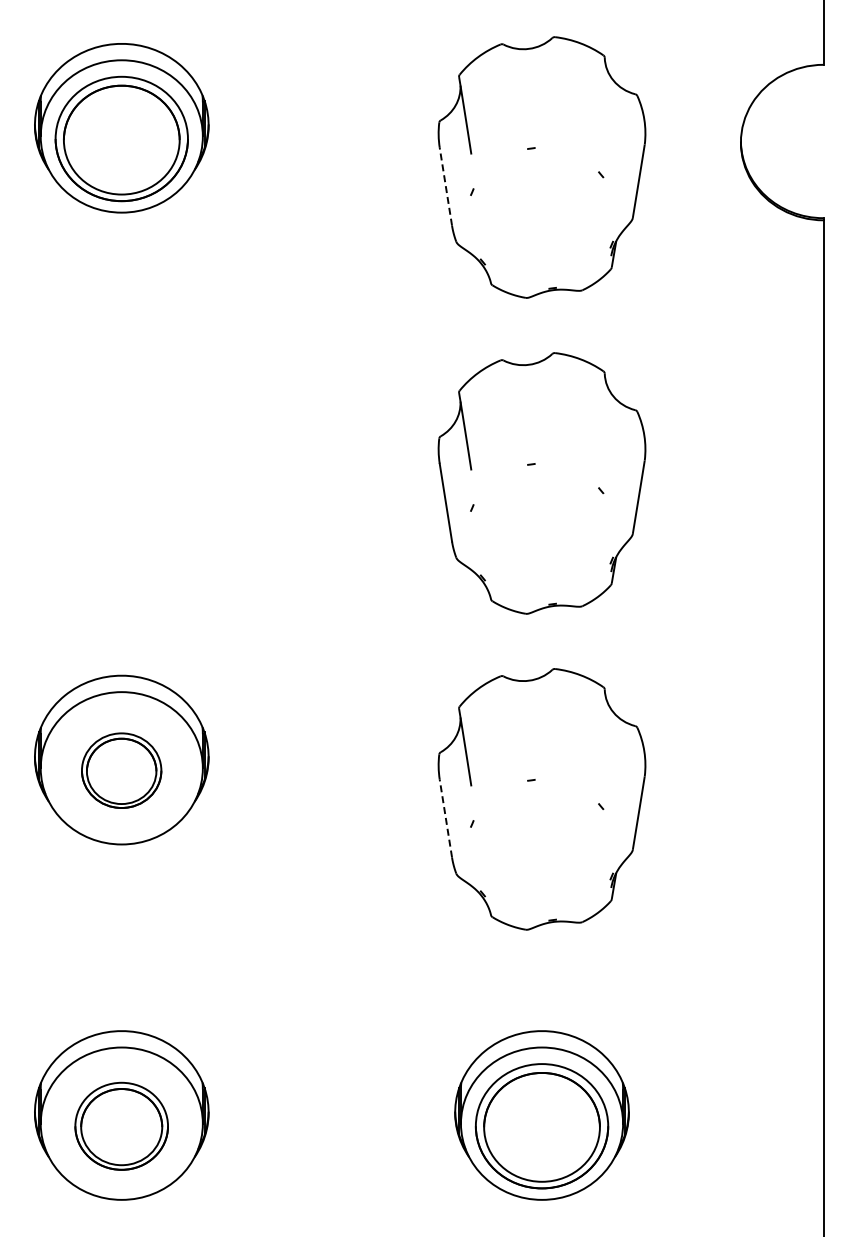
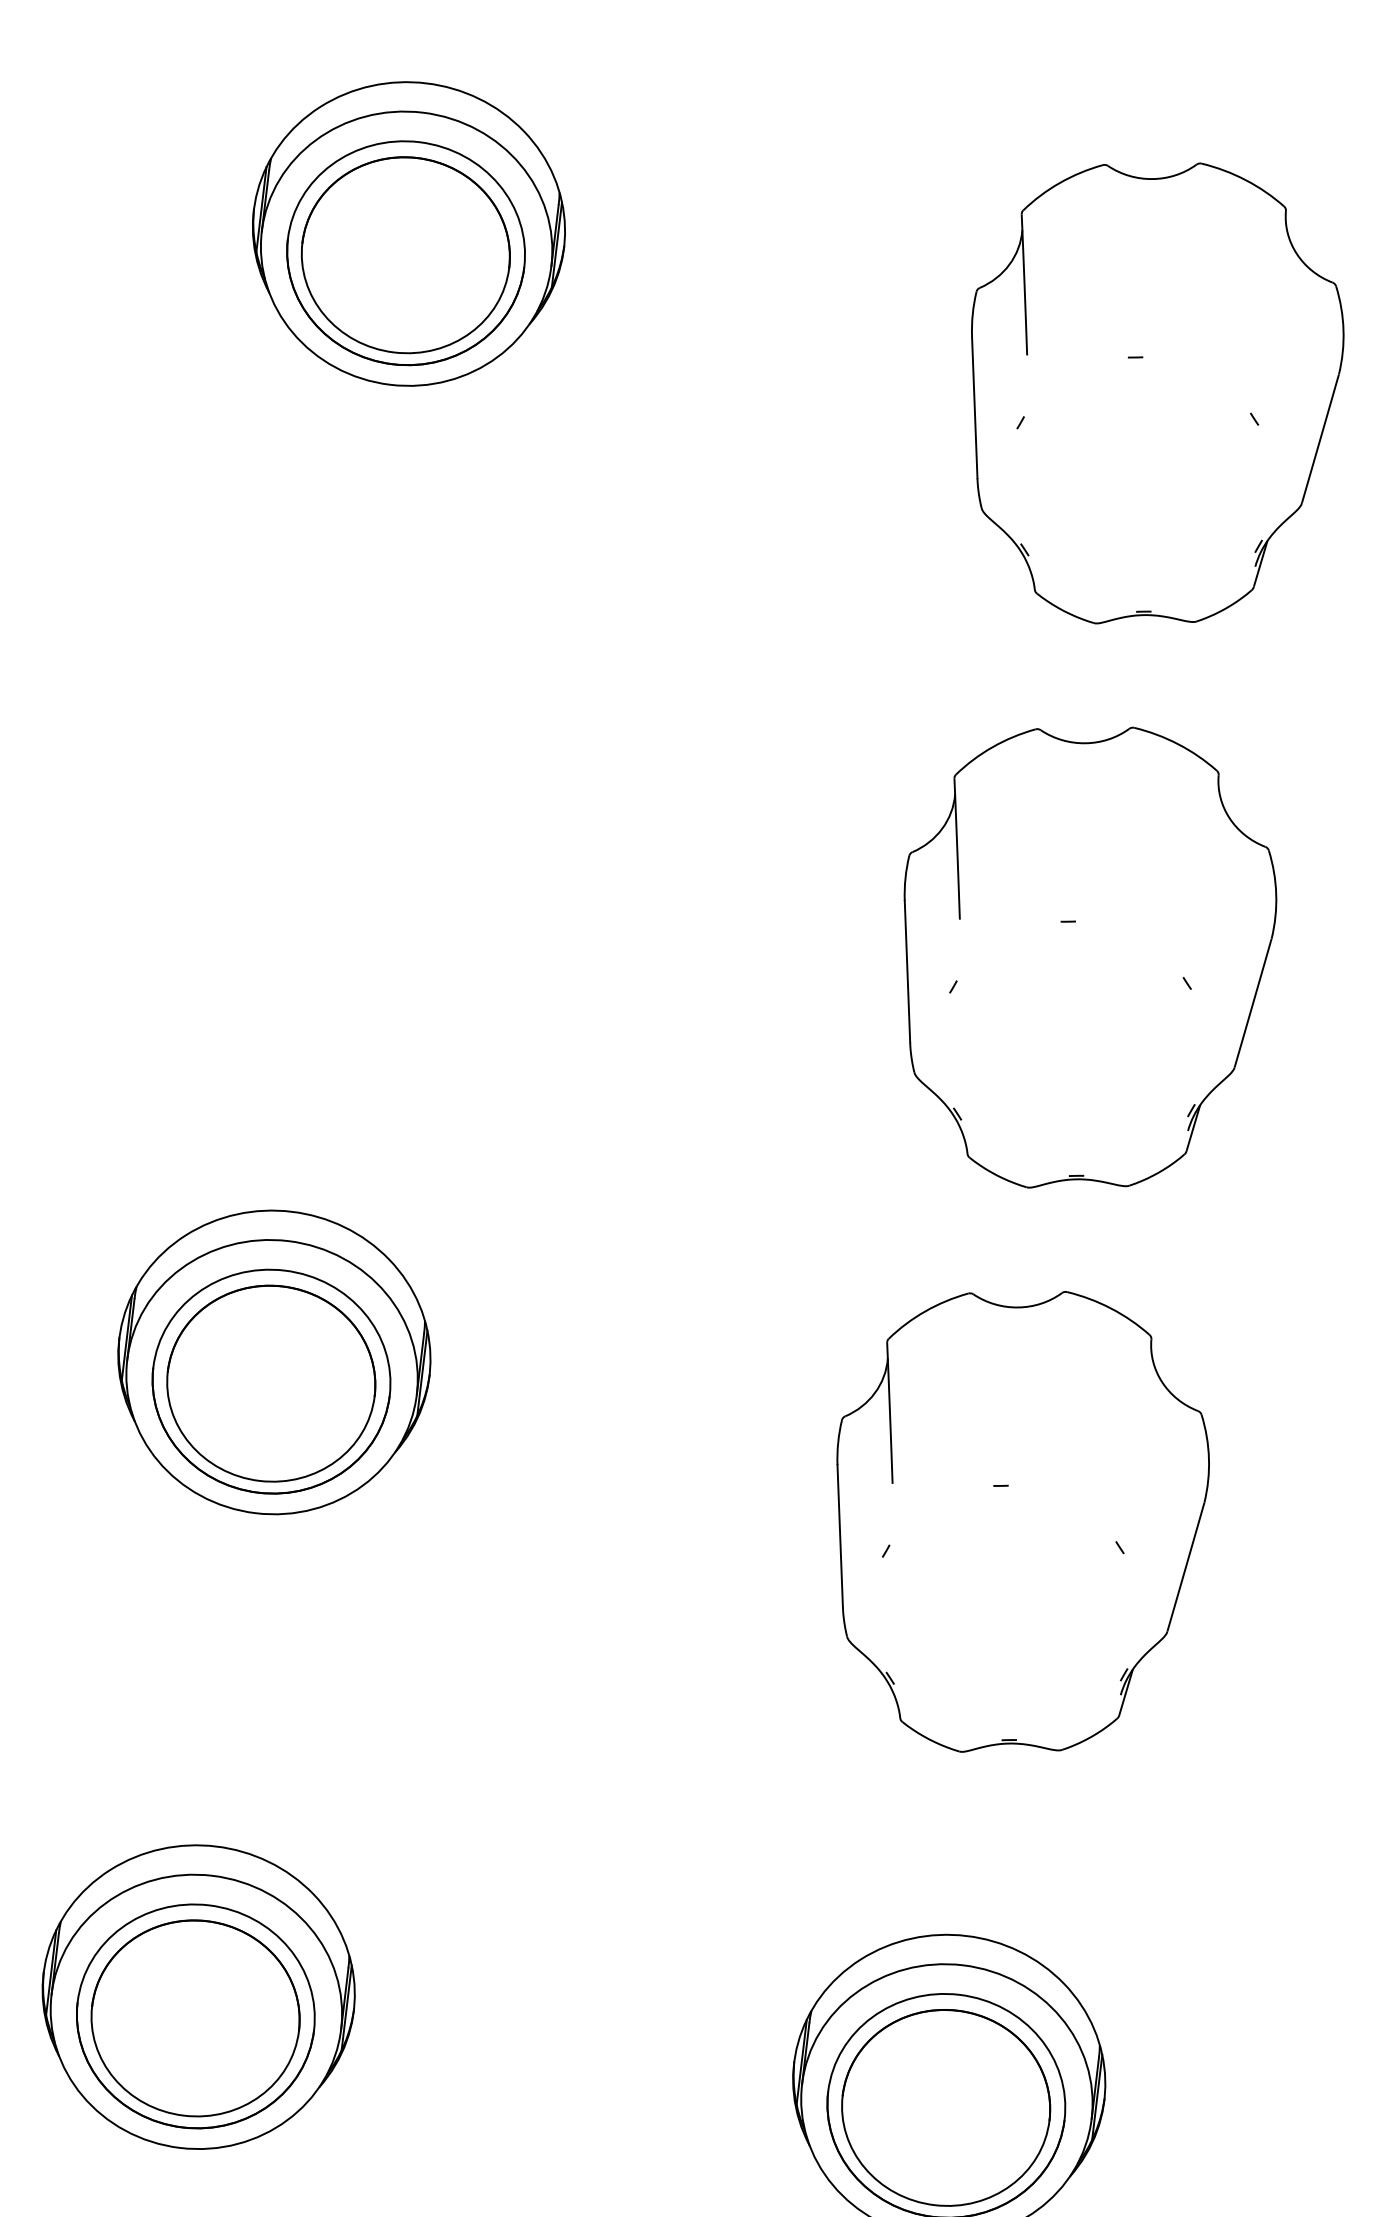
line: (445, 186) -> (974, 407), dashed -> solid
part: (121, 770) -> (271, 1381), size x1.67
line: (445, 818) -> (839, 1535), dashed -> solid
part: (121, 1126) -> (195, 2016), size x1.43

